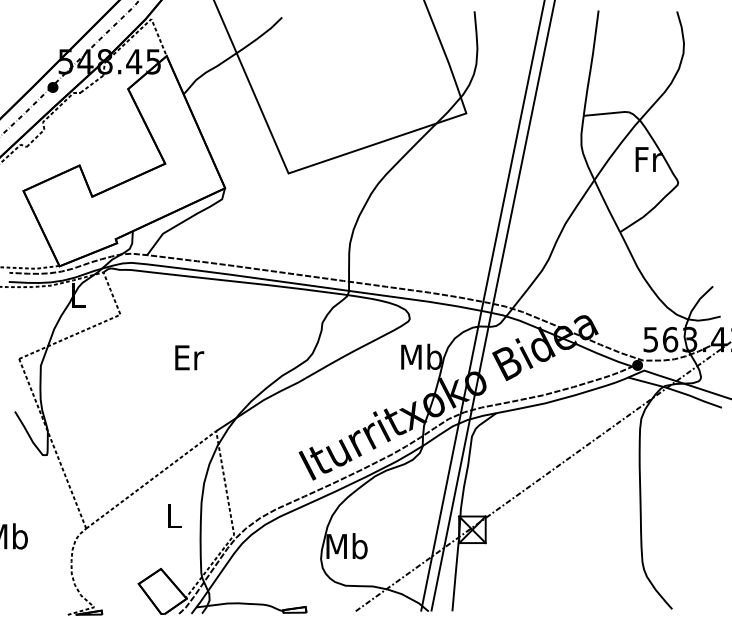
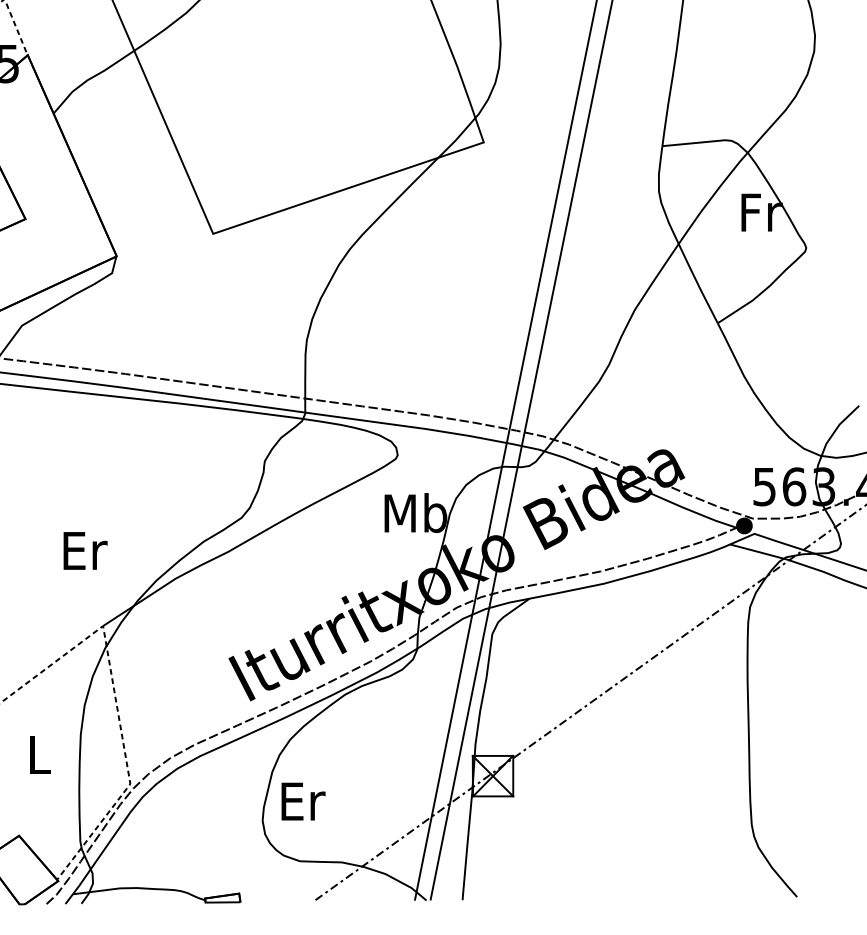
text: (189, 357) -> (85, 550), moved
text: (346, 546) -> (301, 801), Mb -> Er

